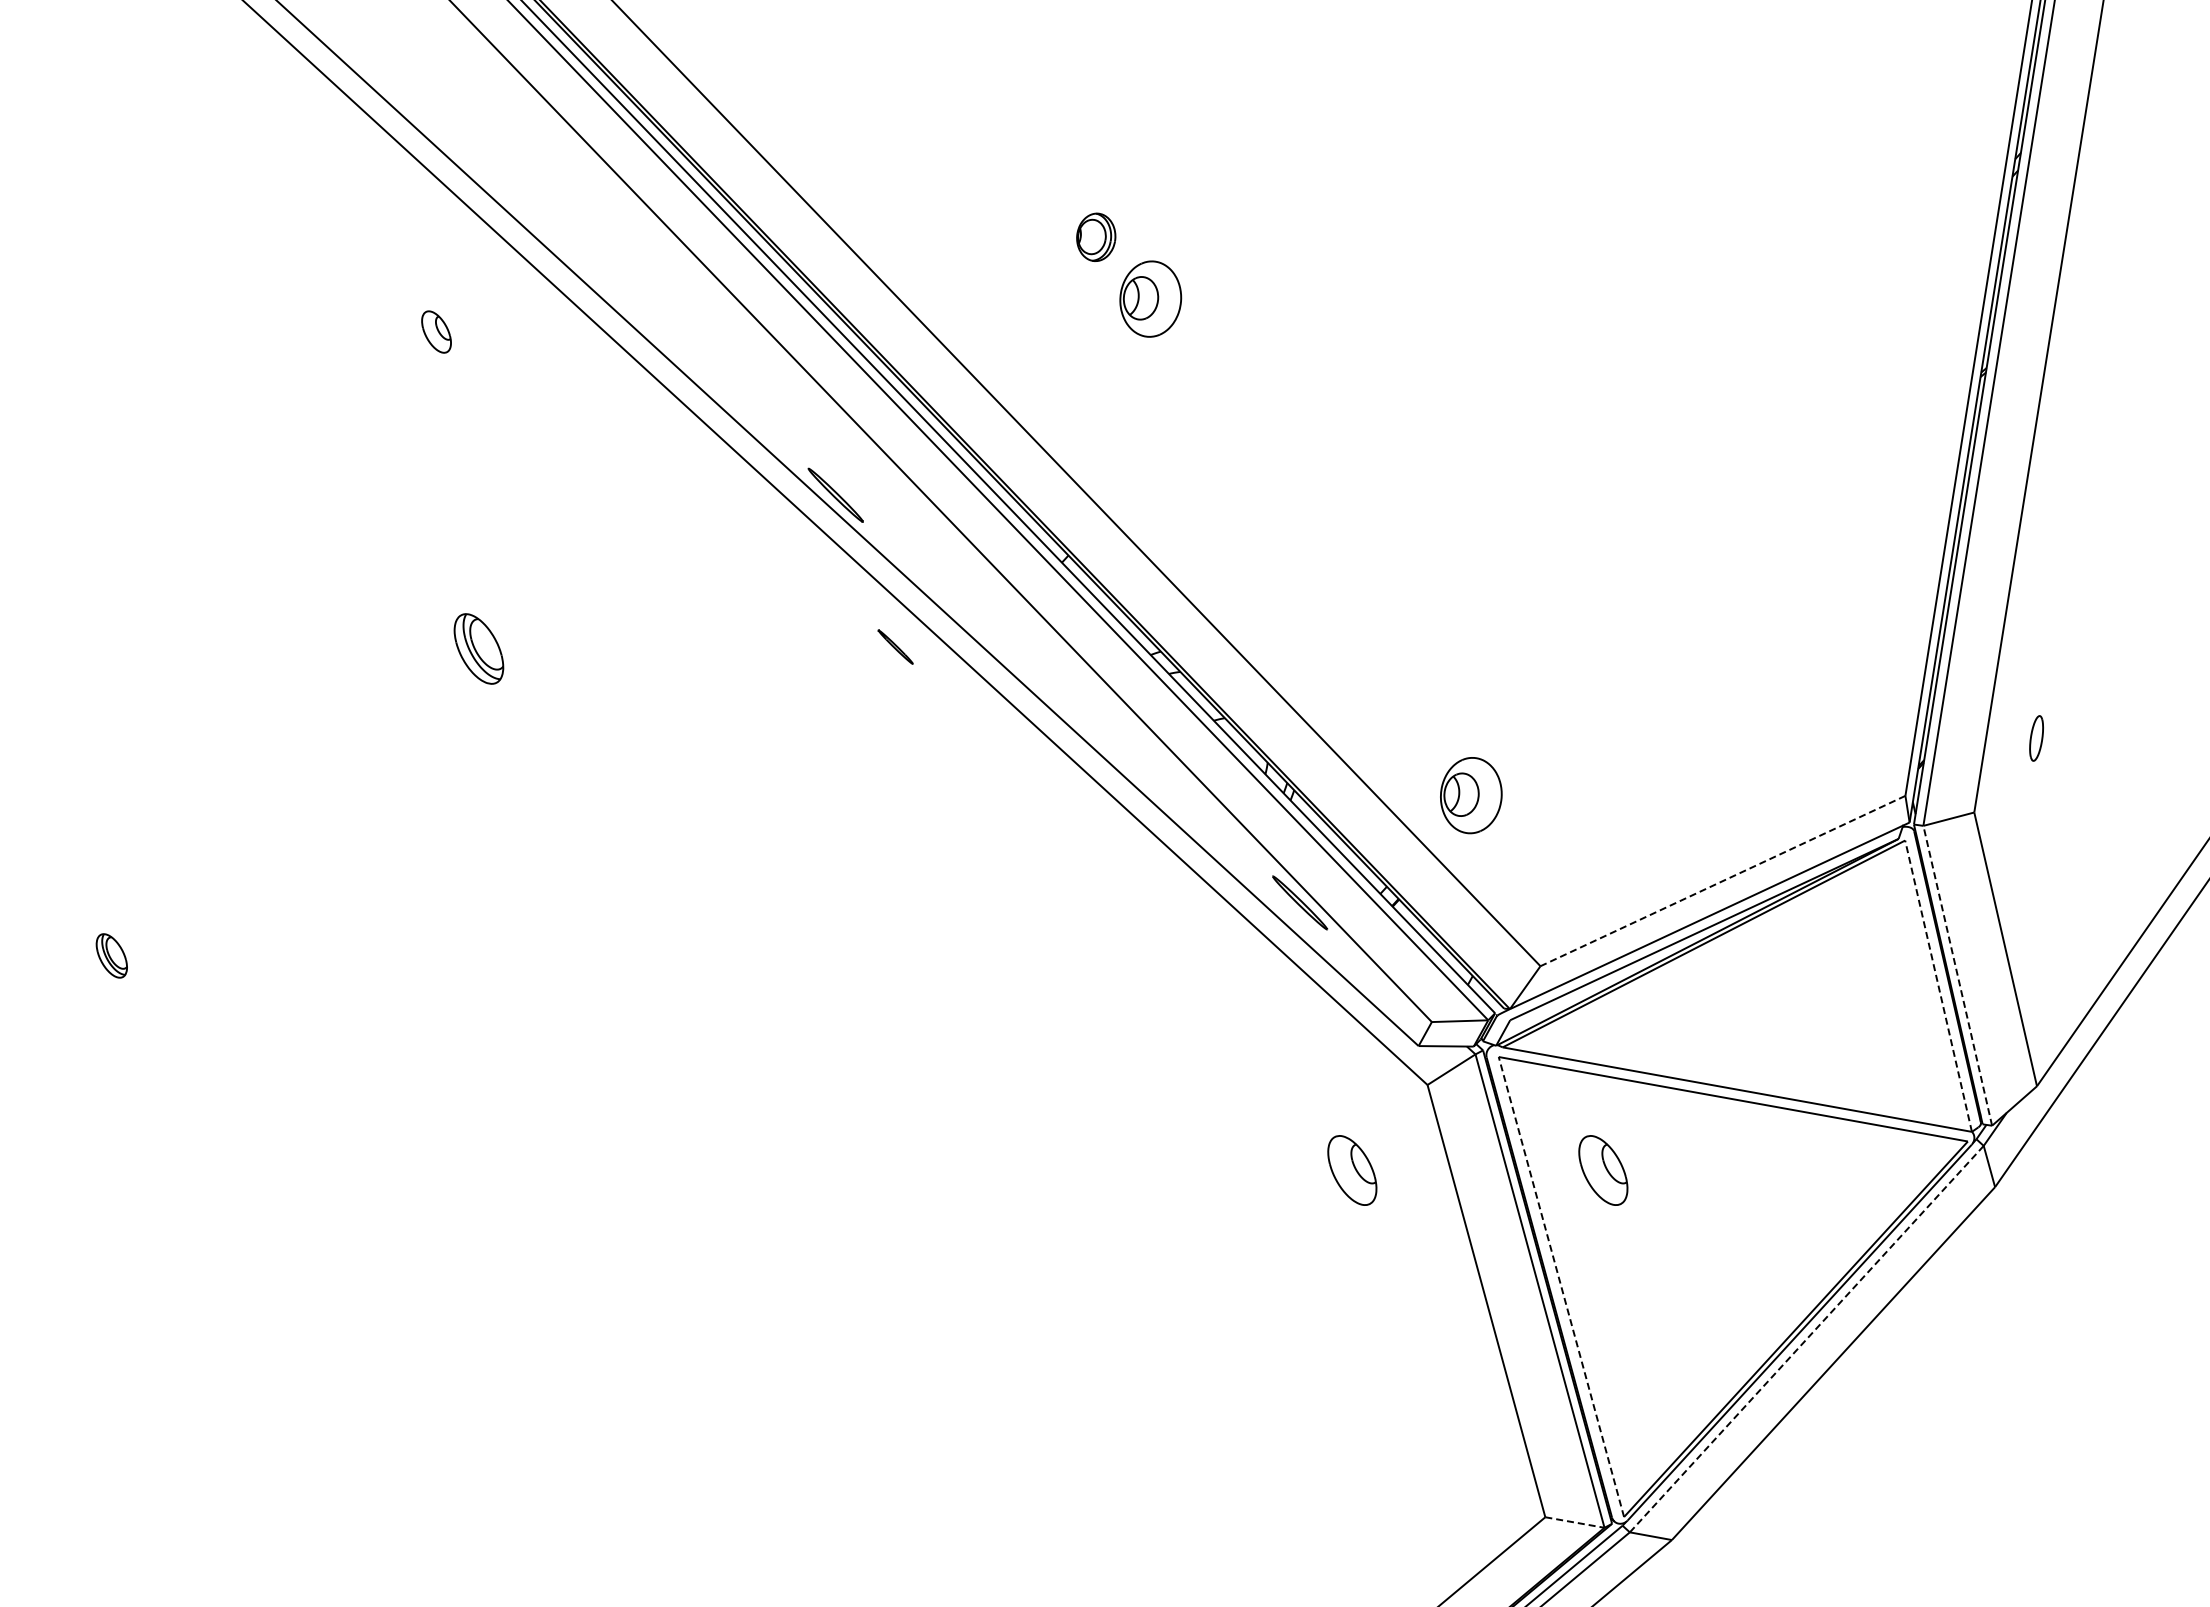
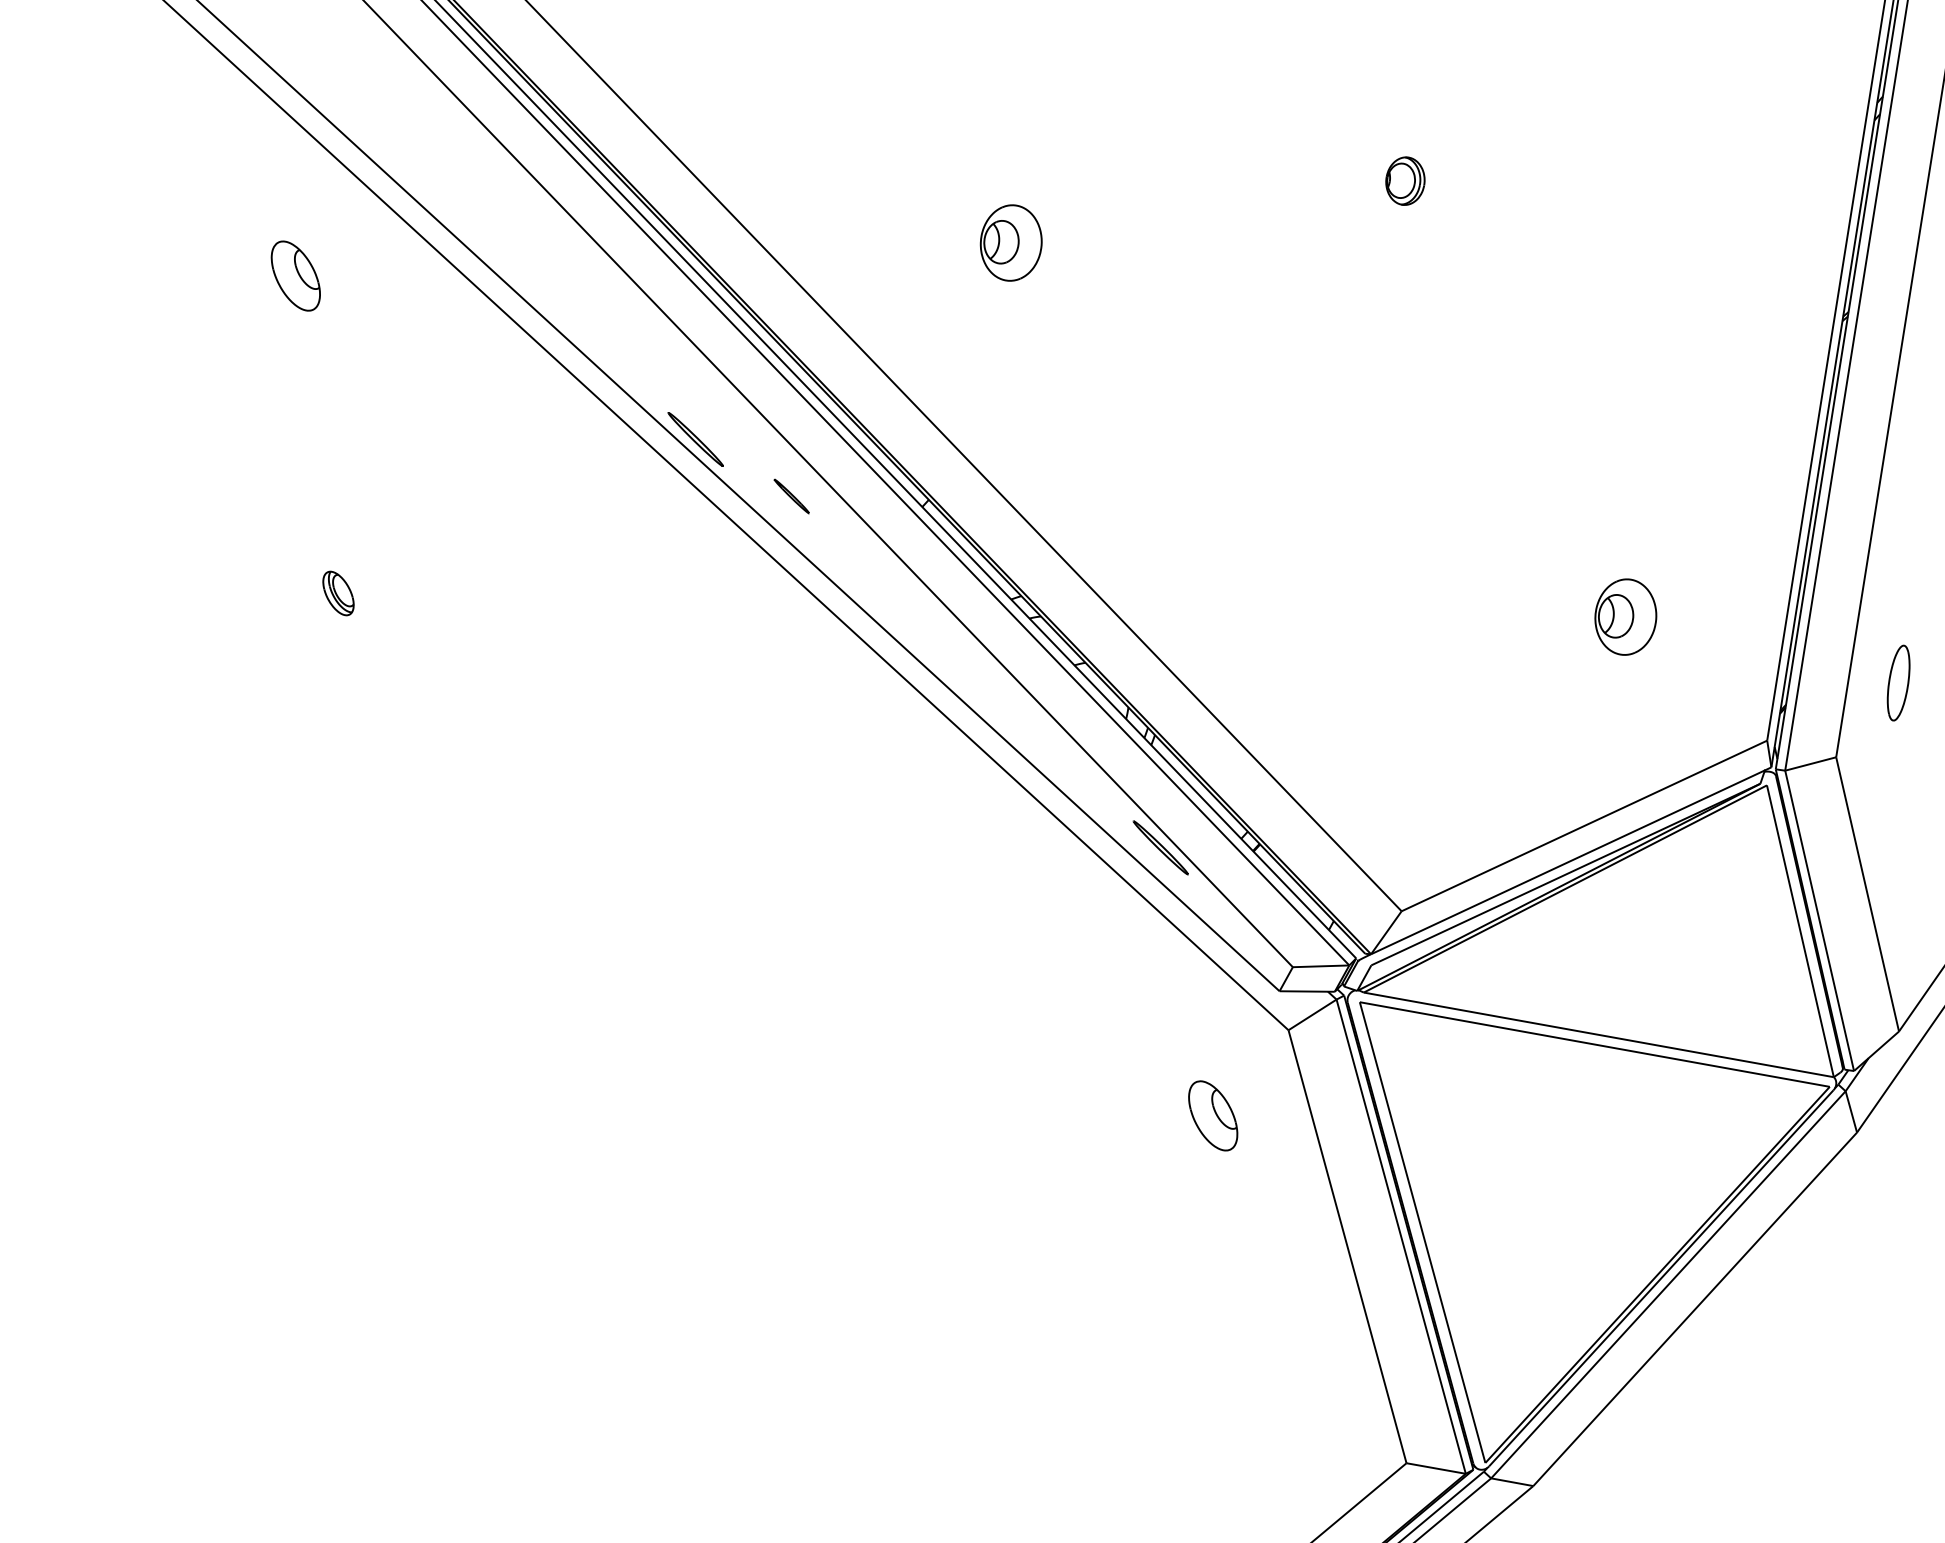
part: (1096, 236) -> (1405, 180), moved
part: (436, 331) -> (295, 275), size x1.67
part: (895, 646) -> (791, 495), moved
part: (479, 648) -> (338, 593), size x0.62
part: (2036, 738) -> (1898, 683), size x1.67
part: (1471, 795) -> (1626, 617), moved
line: (1722, 881) -> (1583, 826), dashed -> solid
line: (1957, 975) -> (1819, 920), dashed -> solid
line: (1938, 985) -> (1800, 930), dashed -> solid
part: (1603, 1170) -> (1464, 1115), removed
line: (1561, 1286) -> (1422, 1232), dashed -> solid
line: (1806, 1339) -> (1668, 1285), dashed -> solid
line: (1575, 1522) -> (1436, 1468), dashed -> solid

